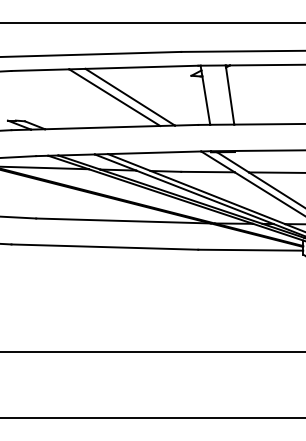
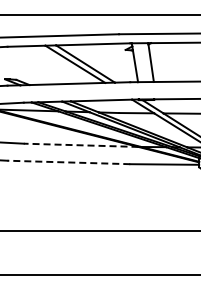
line: (122, 221) -> (80, 145), solid -> dashed
line: (104, 247) -> (68, 162), solid -> dashed

